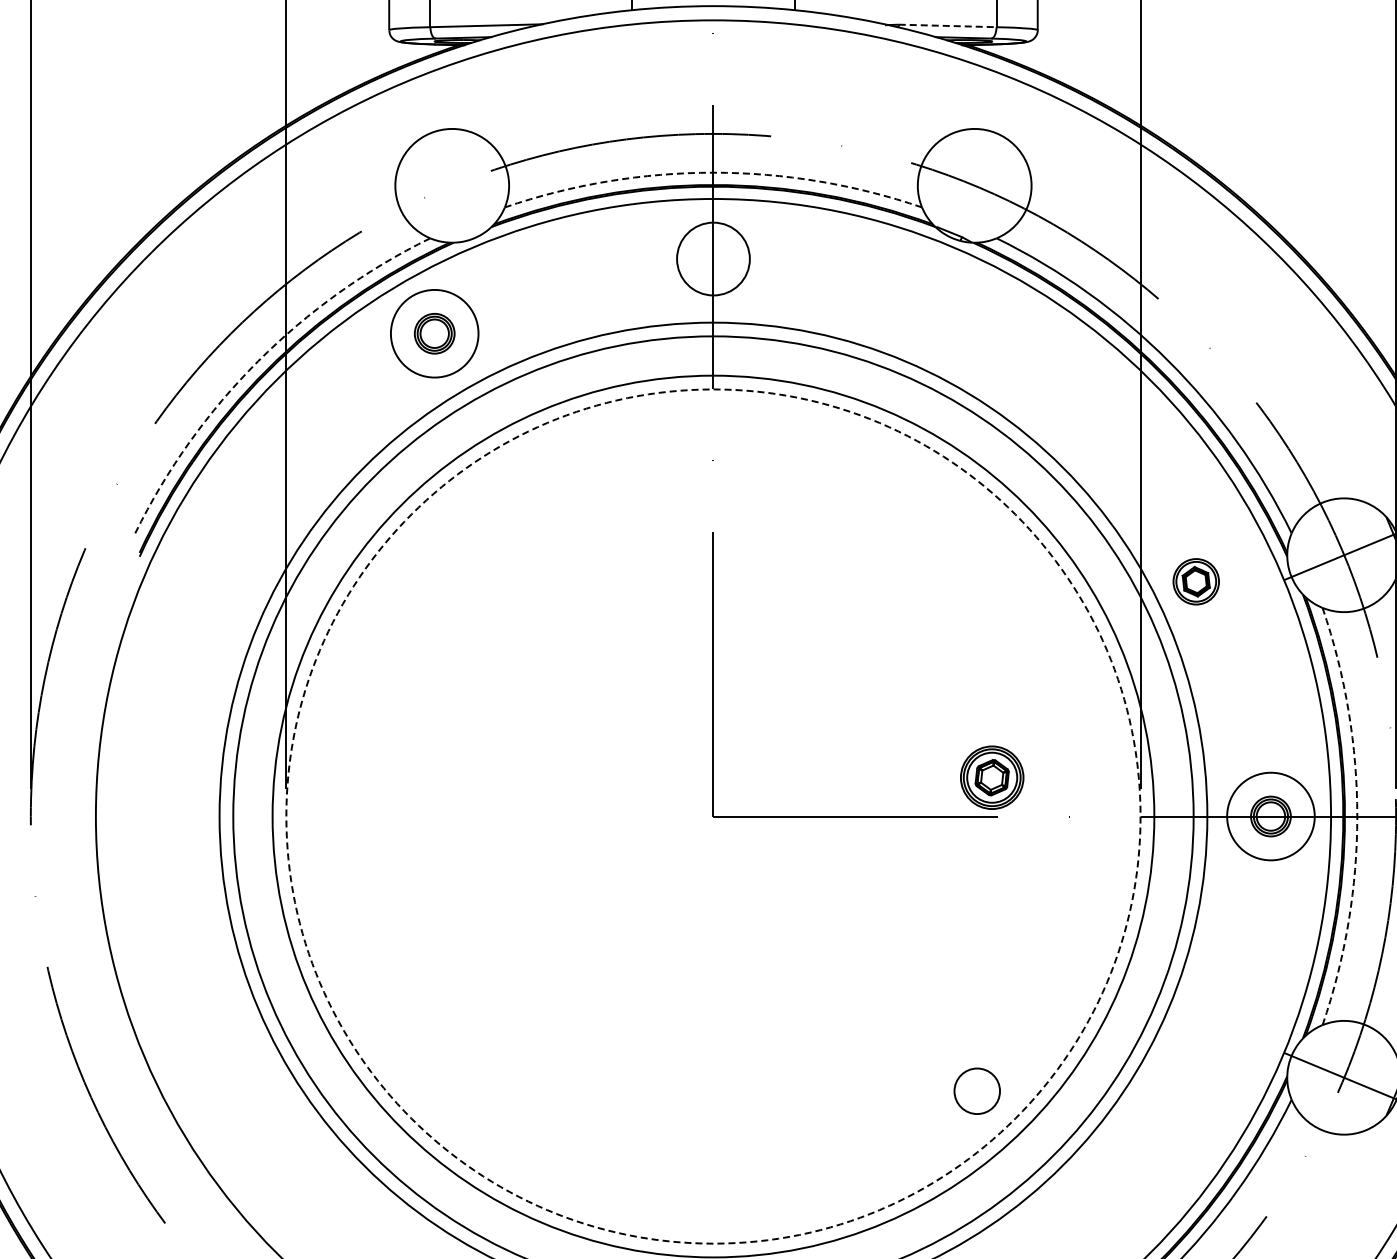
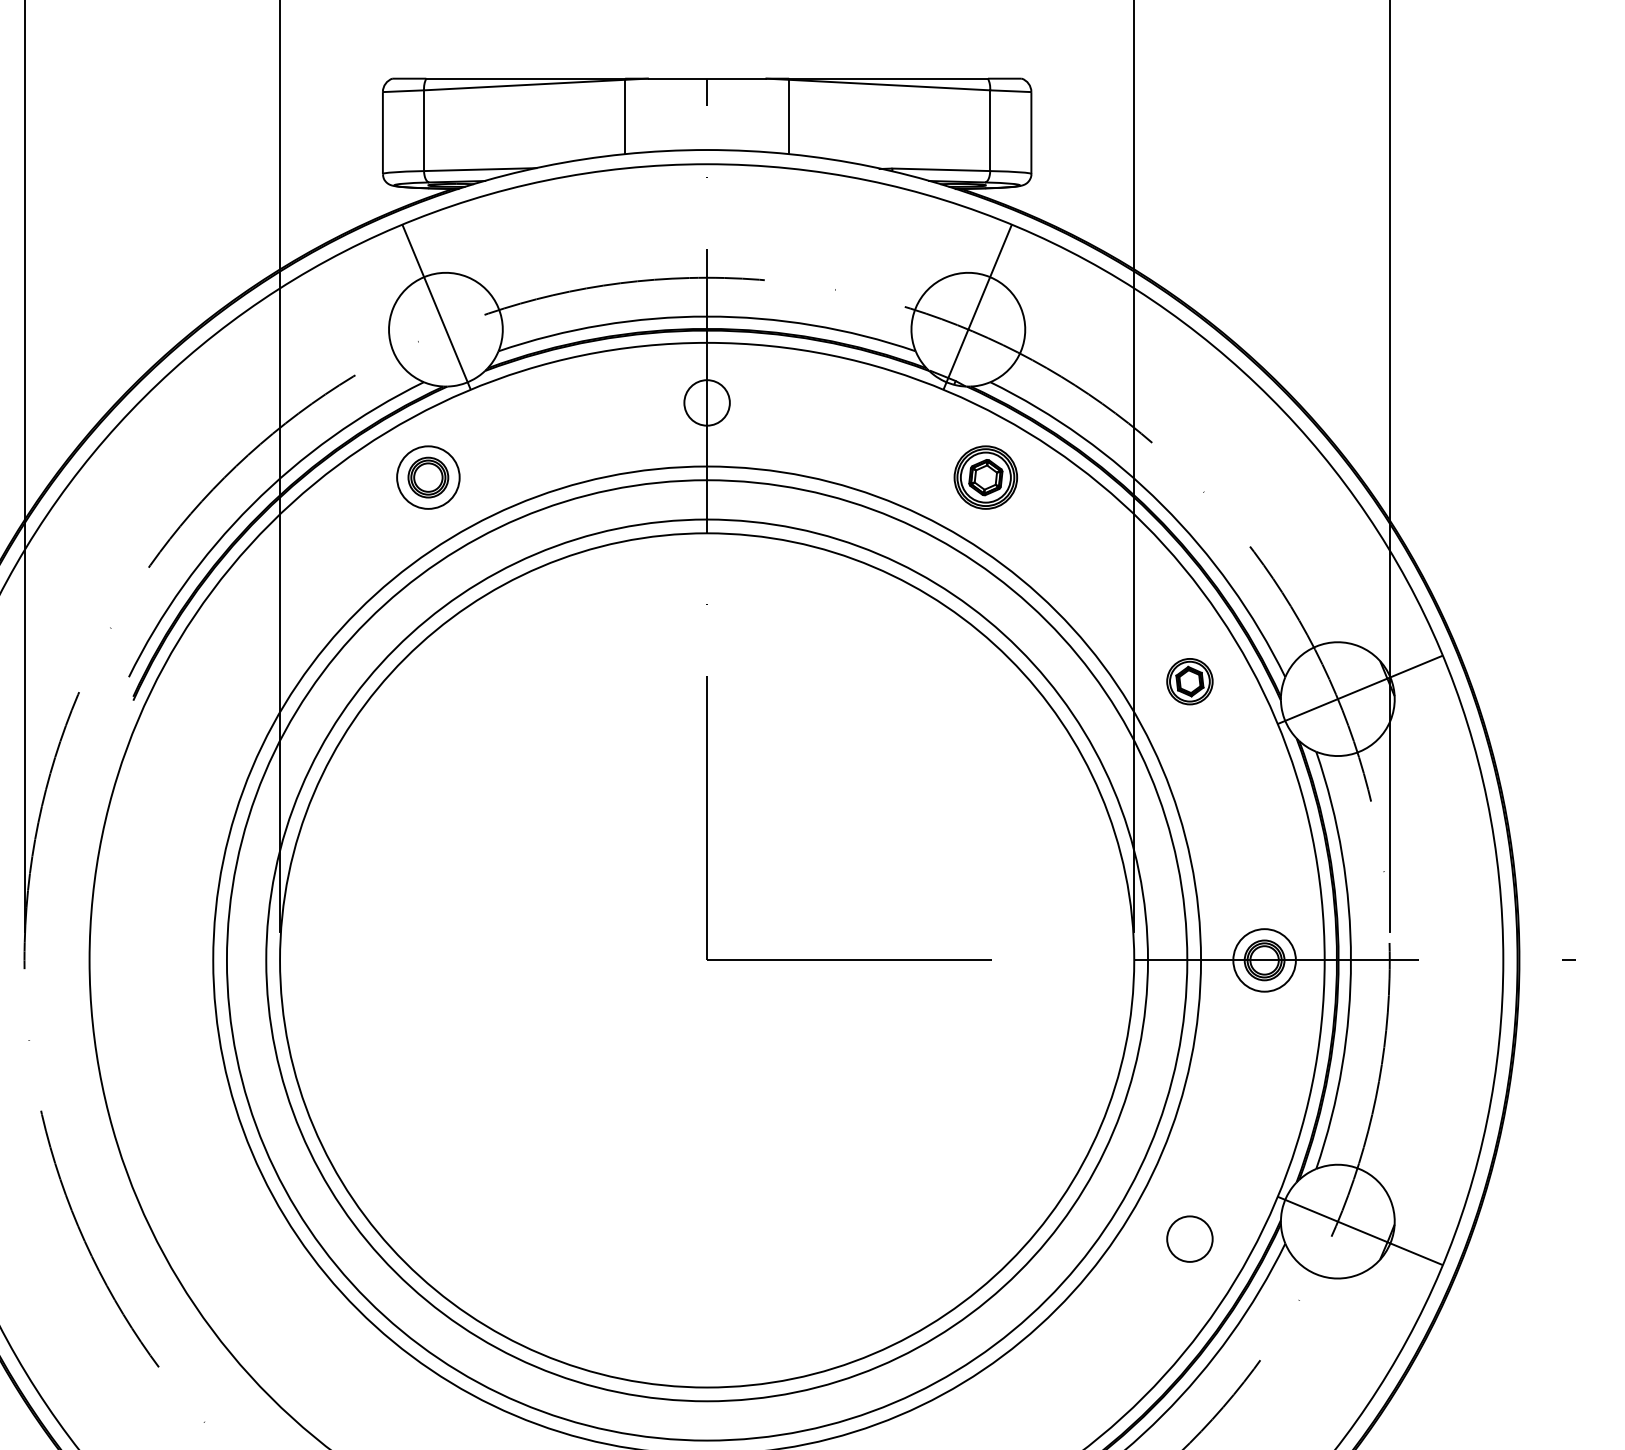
line: (947, 25) -> (941, 169), dashed -> solid
line: (442, 162) -> (436, 306), added
line: (983, 162) -> (977, 306), added
arc: (713, 172) -> (707, 316), dashed -> solid
circle: (712, 258) -> (706, 402), size x0.62
circle: (434, 333) -> (428, 477), size x0.71
arc: (257, 361) -> (251, 505), dashed -> solid
part: (1195, 581) -> (1189, 681), moved
part: (991, 777) -> (985, 477), moved
circle: (713, 816) -> (707, 960), dashed -> solid
circle: (1270, 816) -> (1264, 960), size x0.71
arc: (1356, 816) -> (1350, 960), dashed -> solid
circle: (976, 1090) -> (1189, 1238), moved

